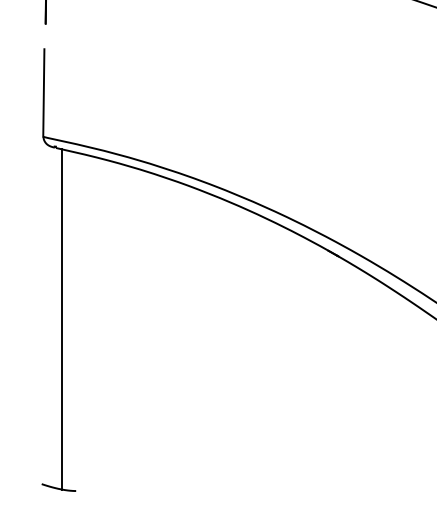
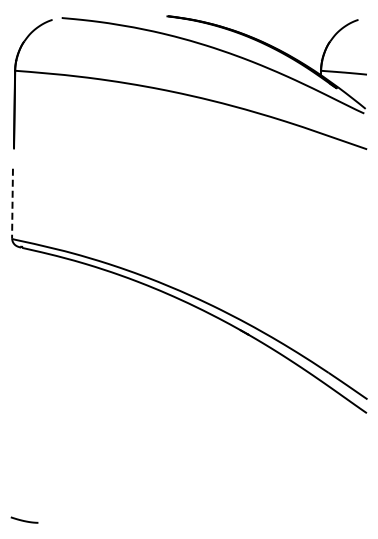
line: (43, 93) -> (12, 204), solid -> dashed
line: (62, 319) -> (27, 385), removed

